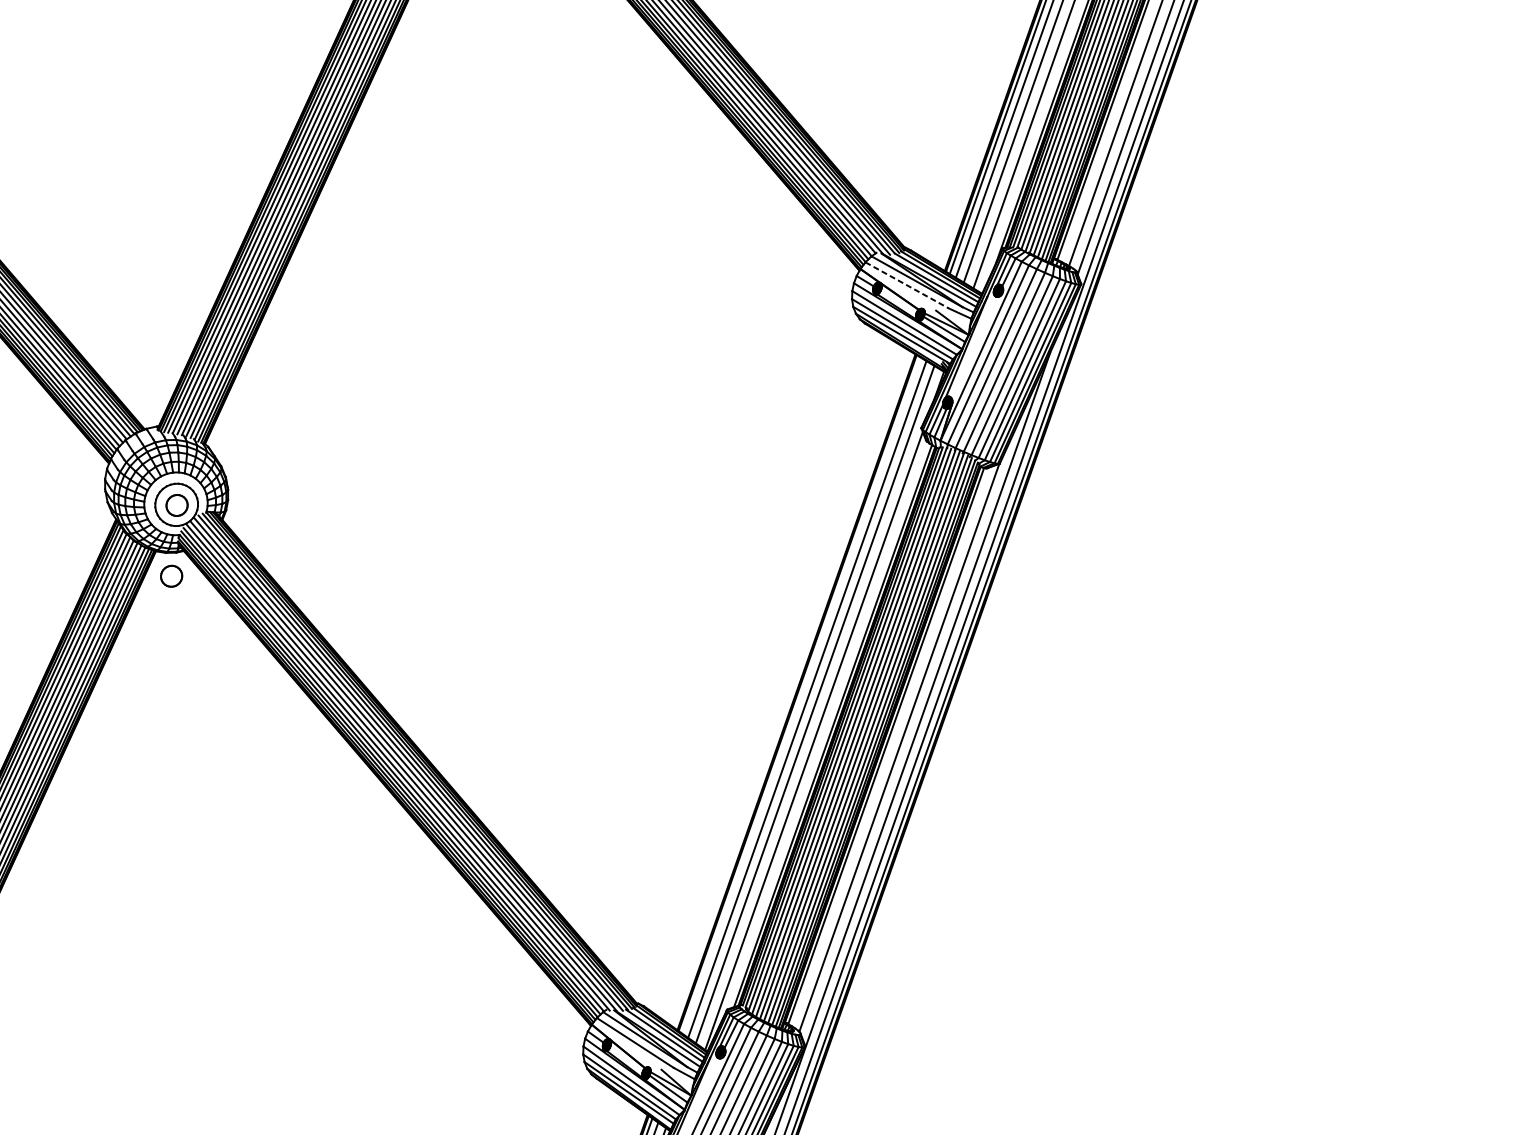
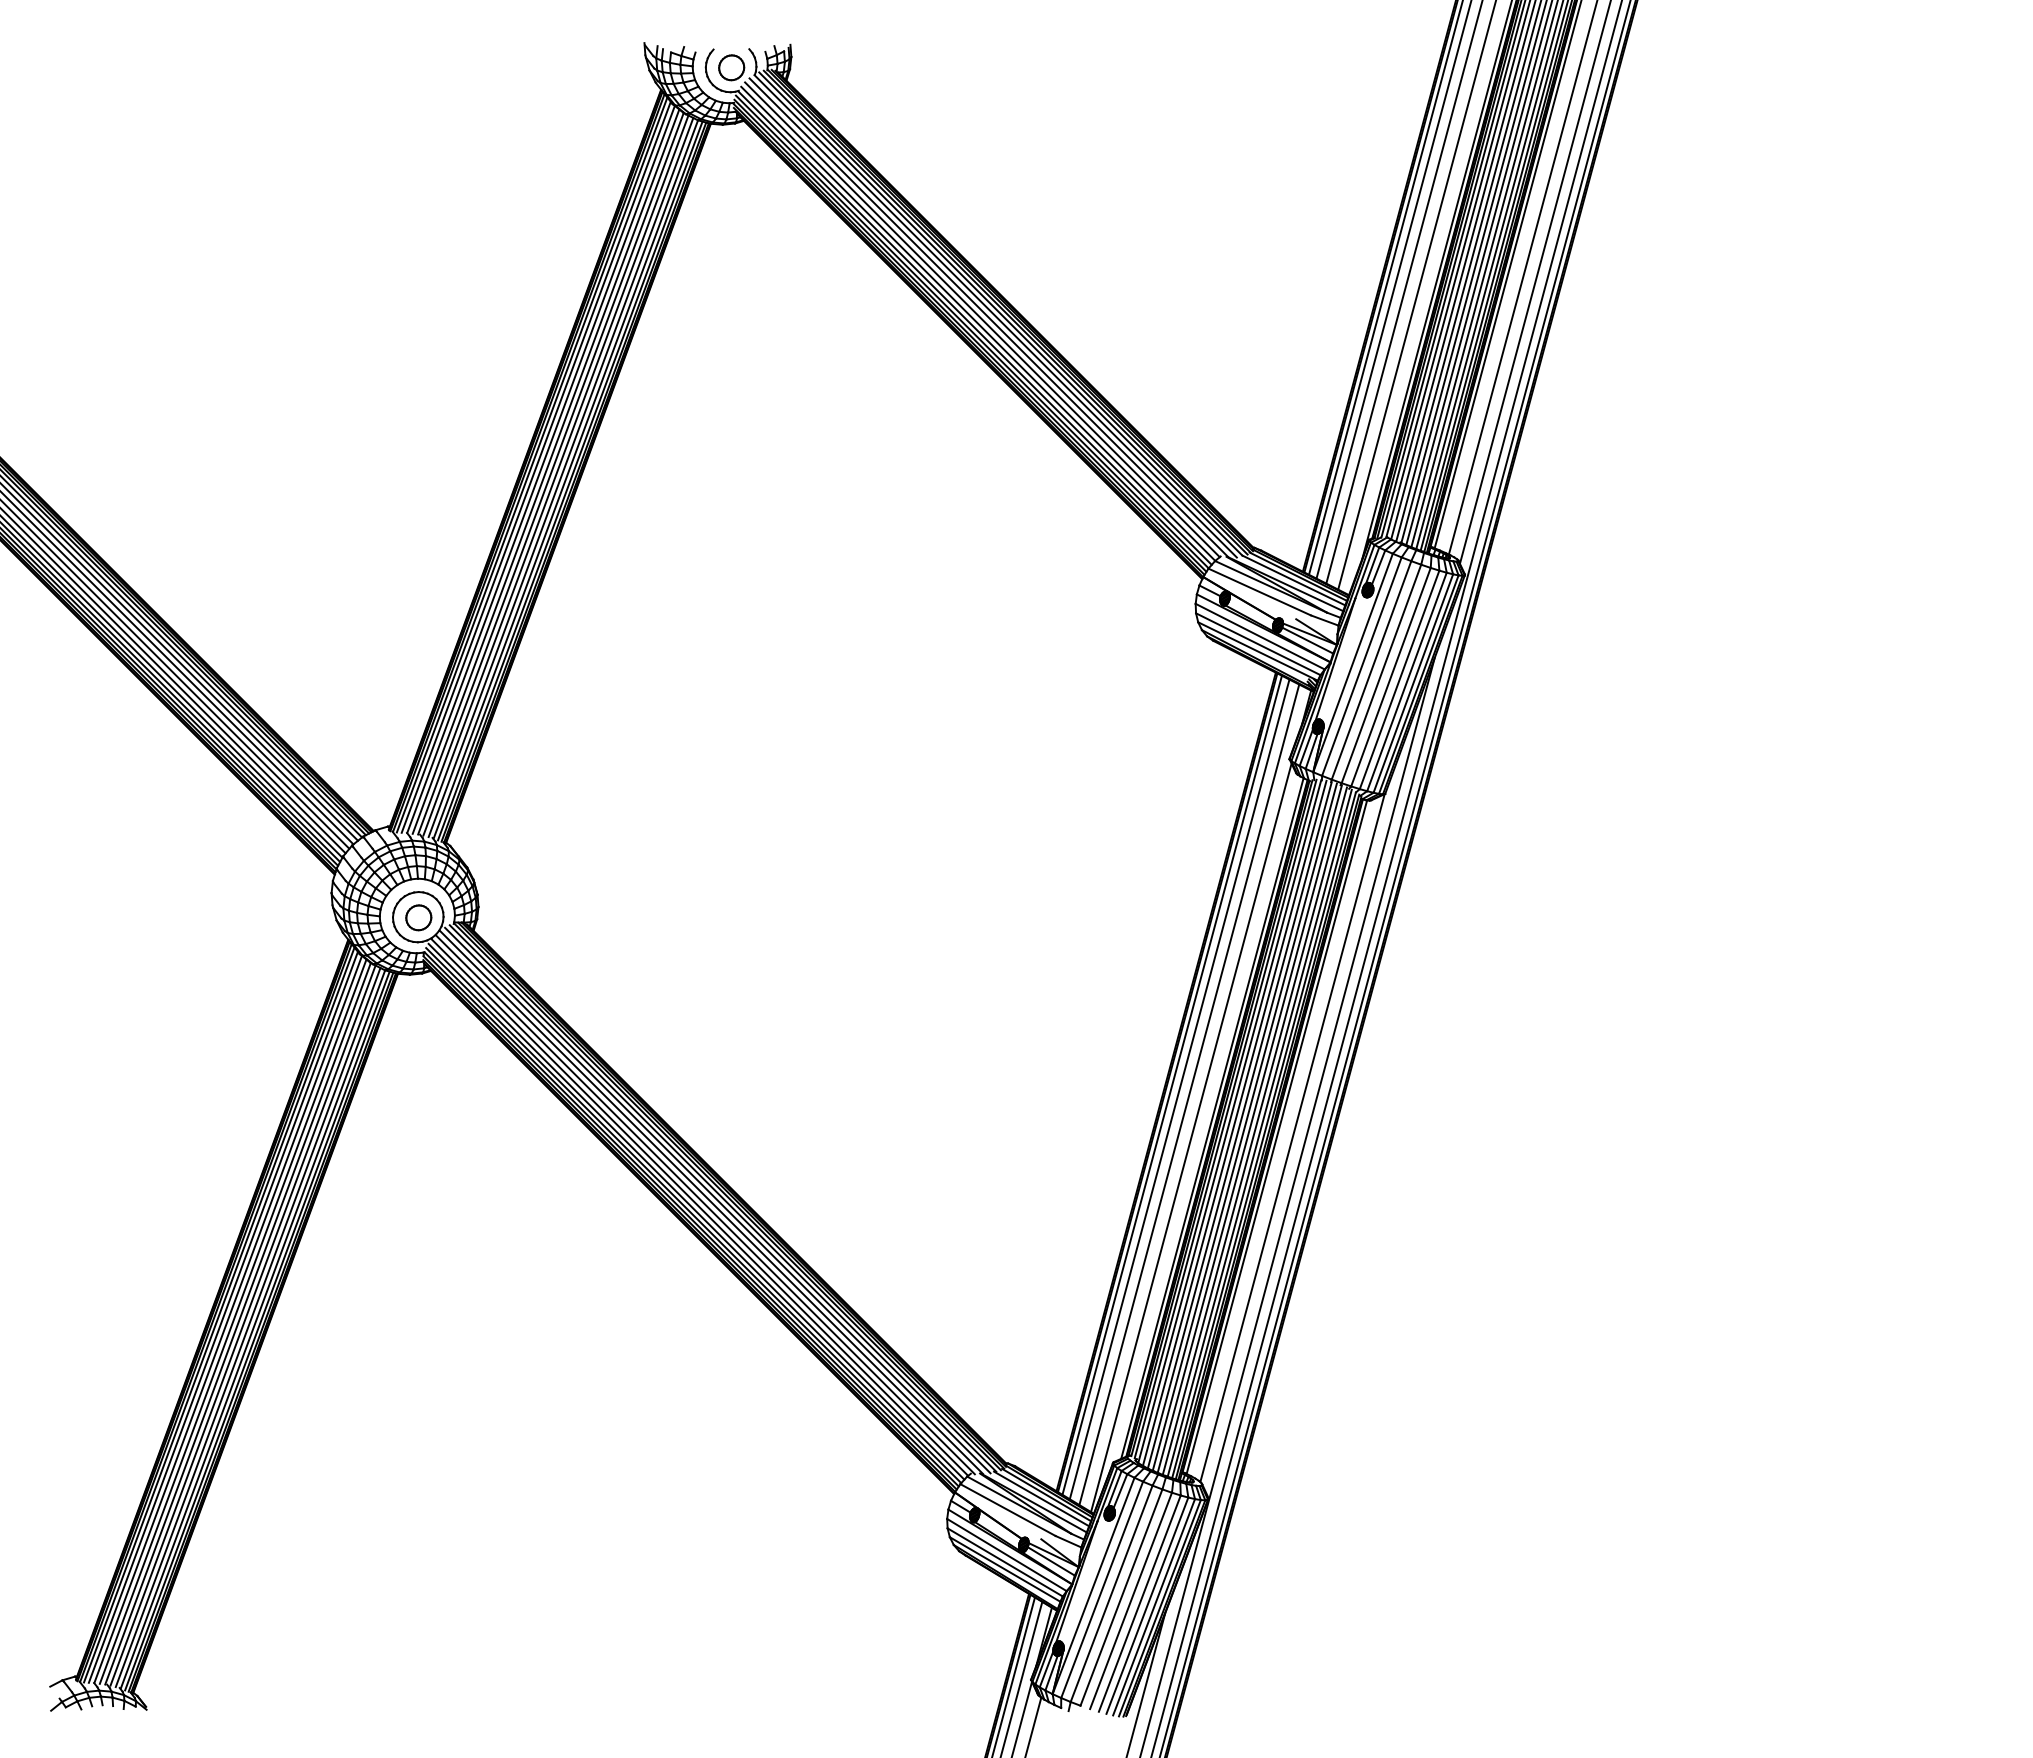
line: (907, 285) -> (1260, 592), dashed -> solid
part: (171, 575) -> (418, 1001), removed
line: (800, 694) -> (1171, 1084), added

